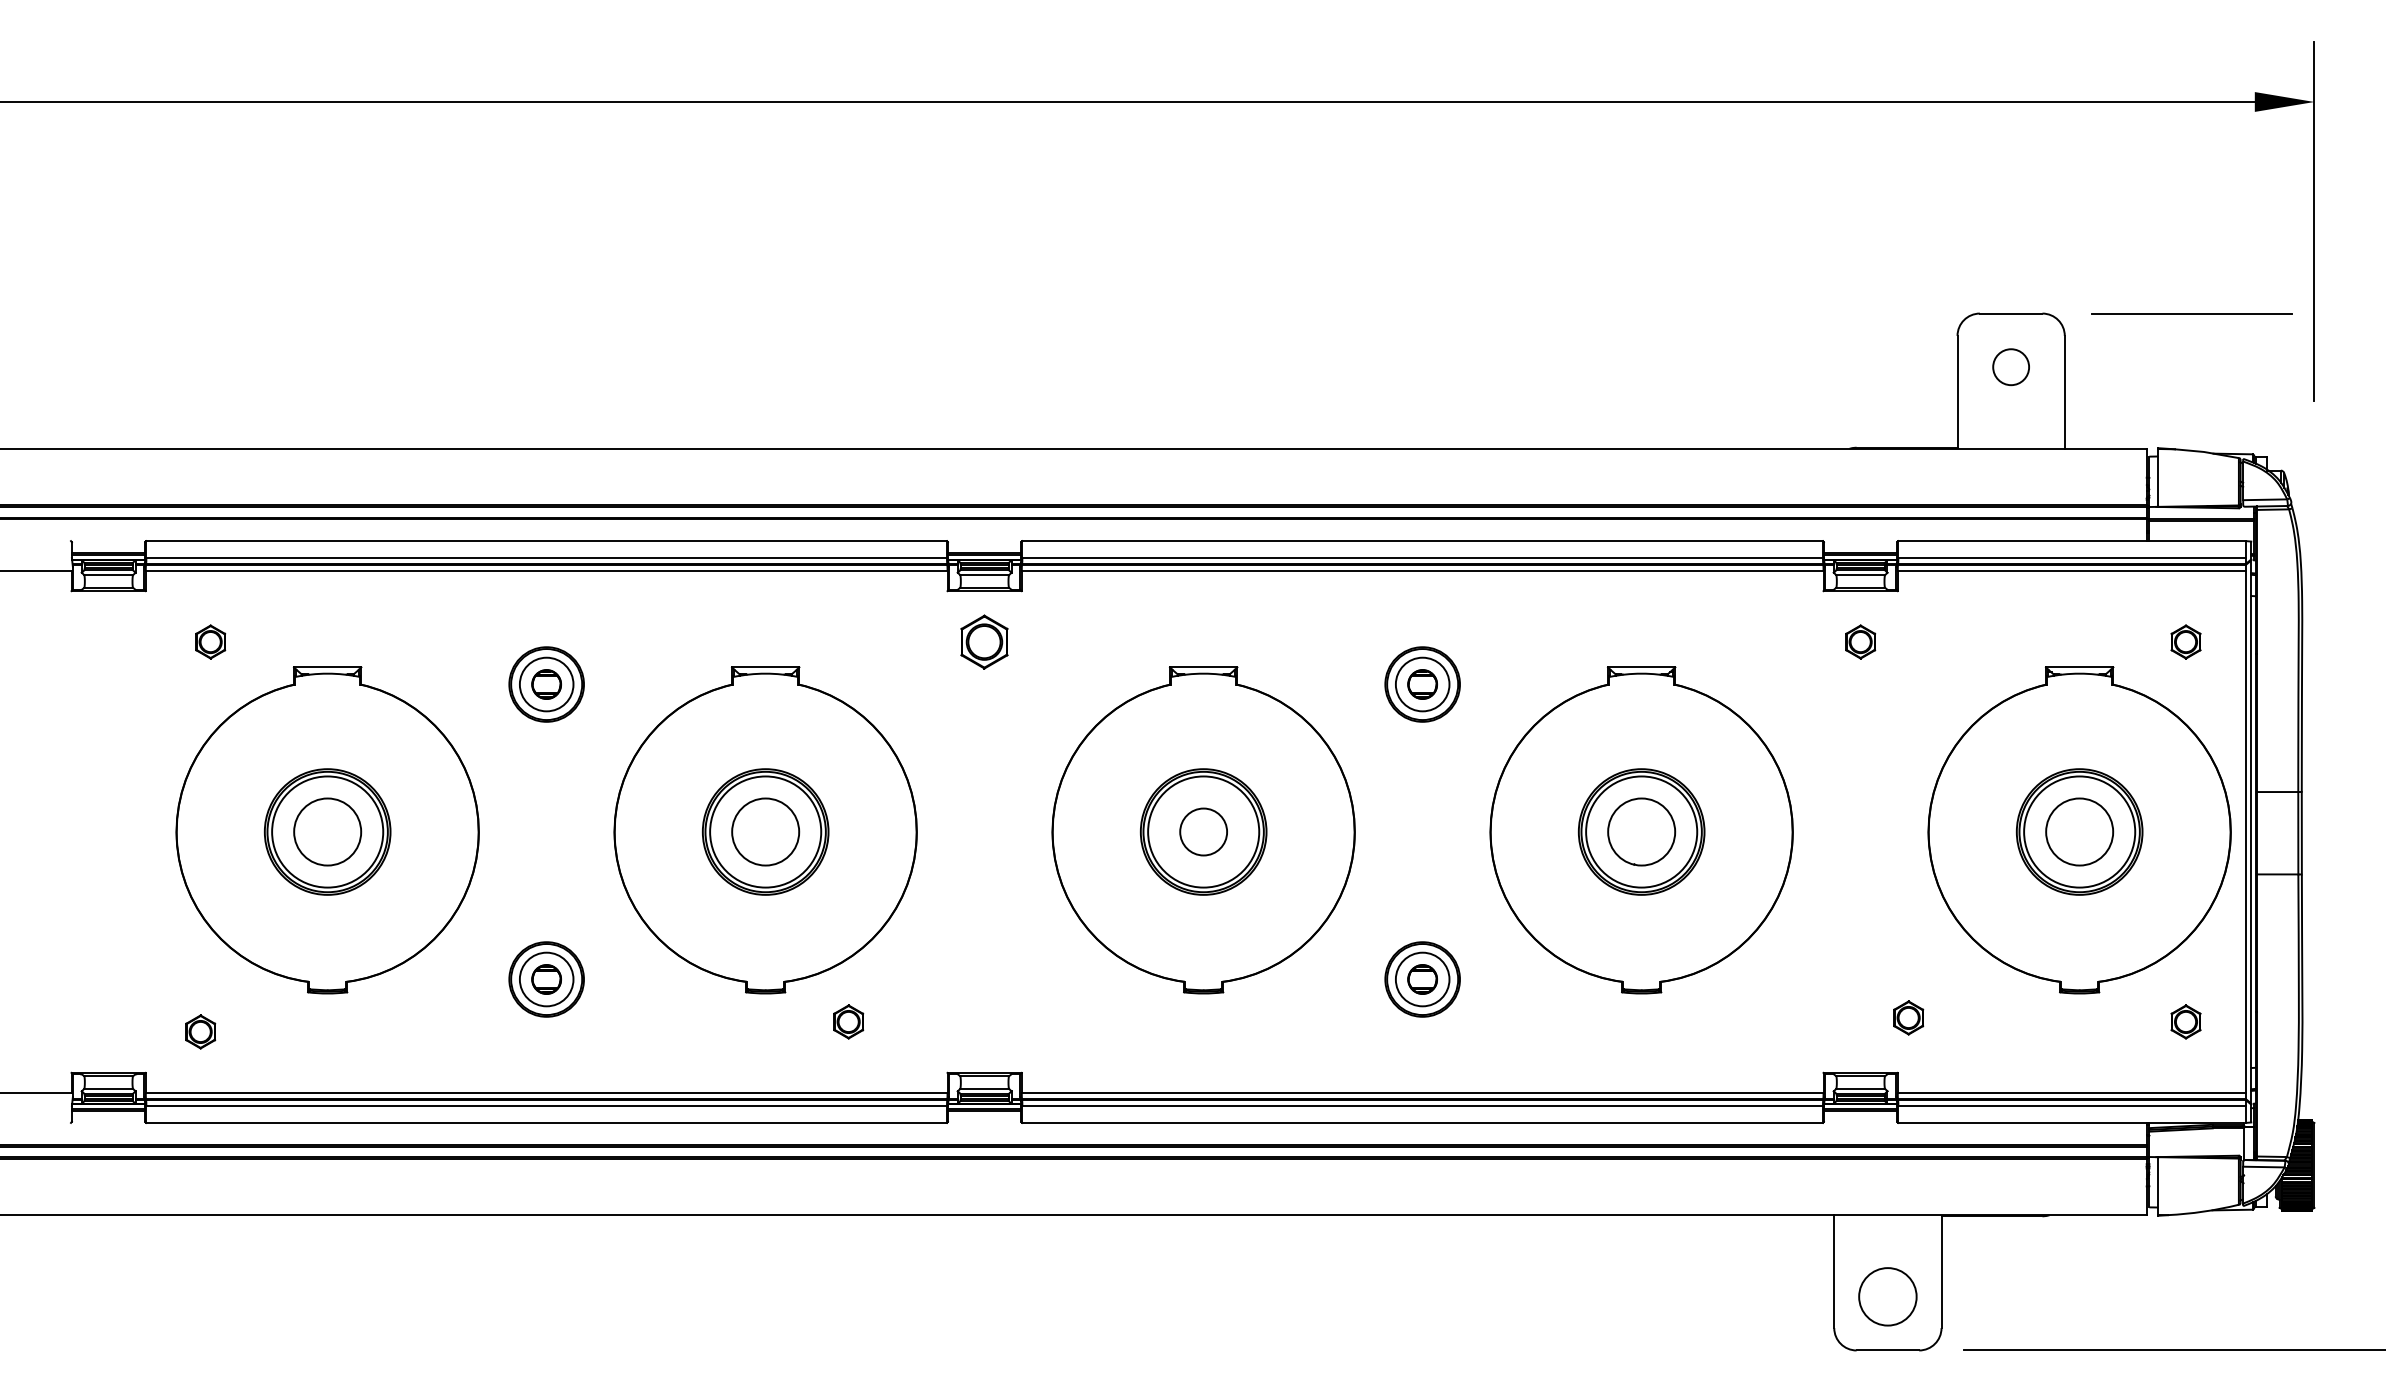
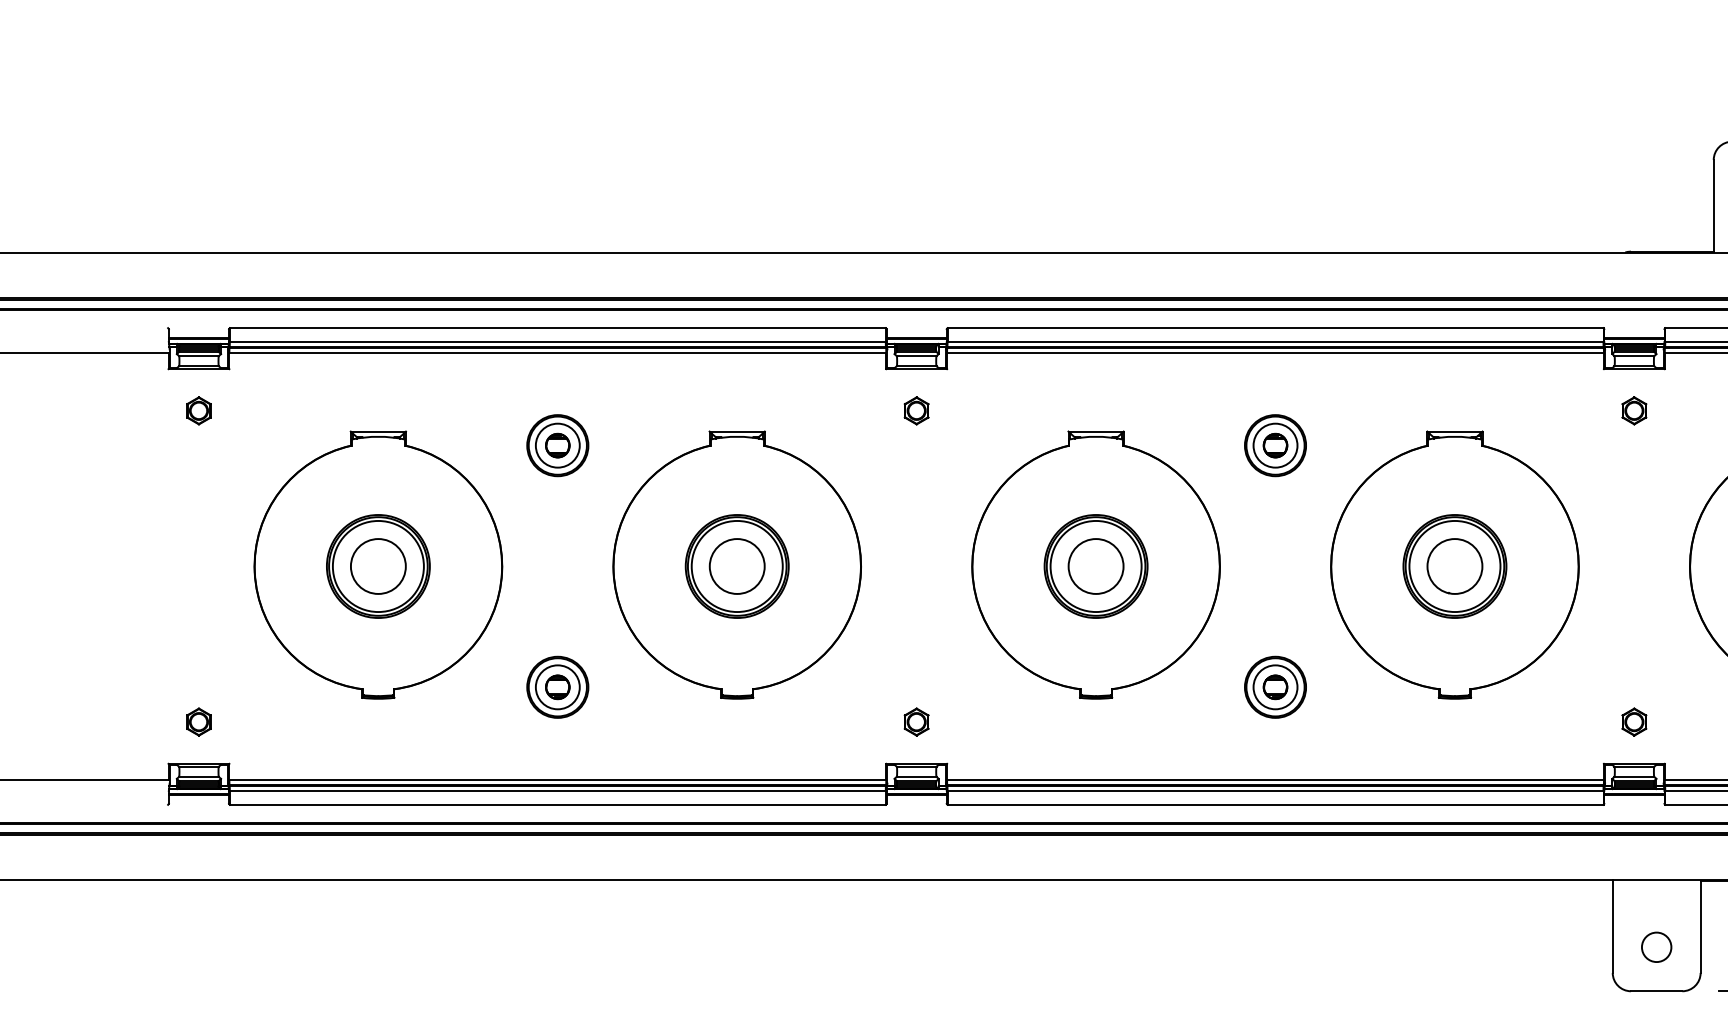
part: (210, 641) -> (198, 410), moved
part: (984, 641) -> (916, 410), size x0.62
circle: (1203, 831) -> (1095, 566), size x1.43
part: (1908, 1017) -> (1634, 721), moved
part: (848, 1021) -> (916, 721), moved
part: (200, 1031) -> (198, 721), moved
circle: (1887, 1296) -> (1656, 947), size x0.62

